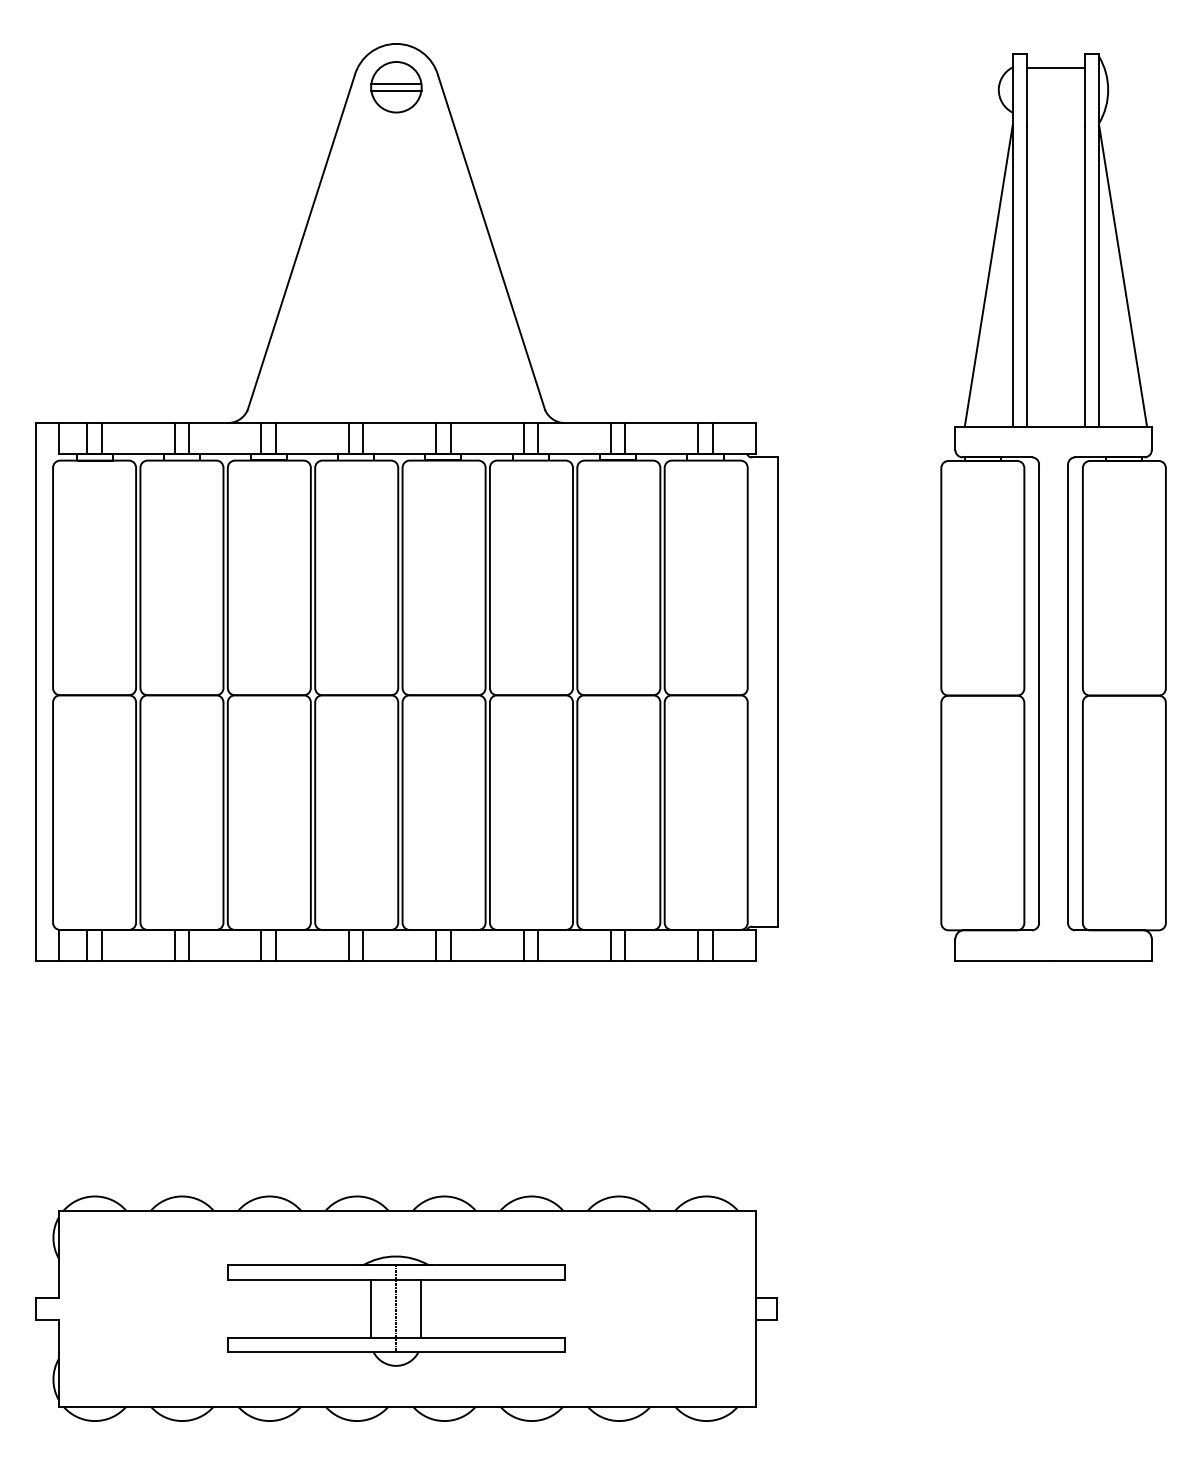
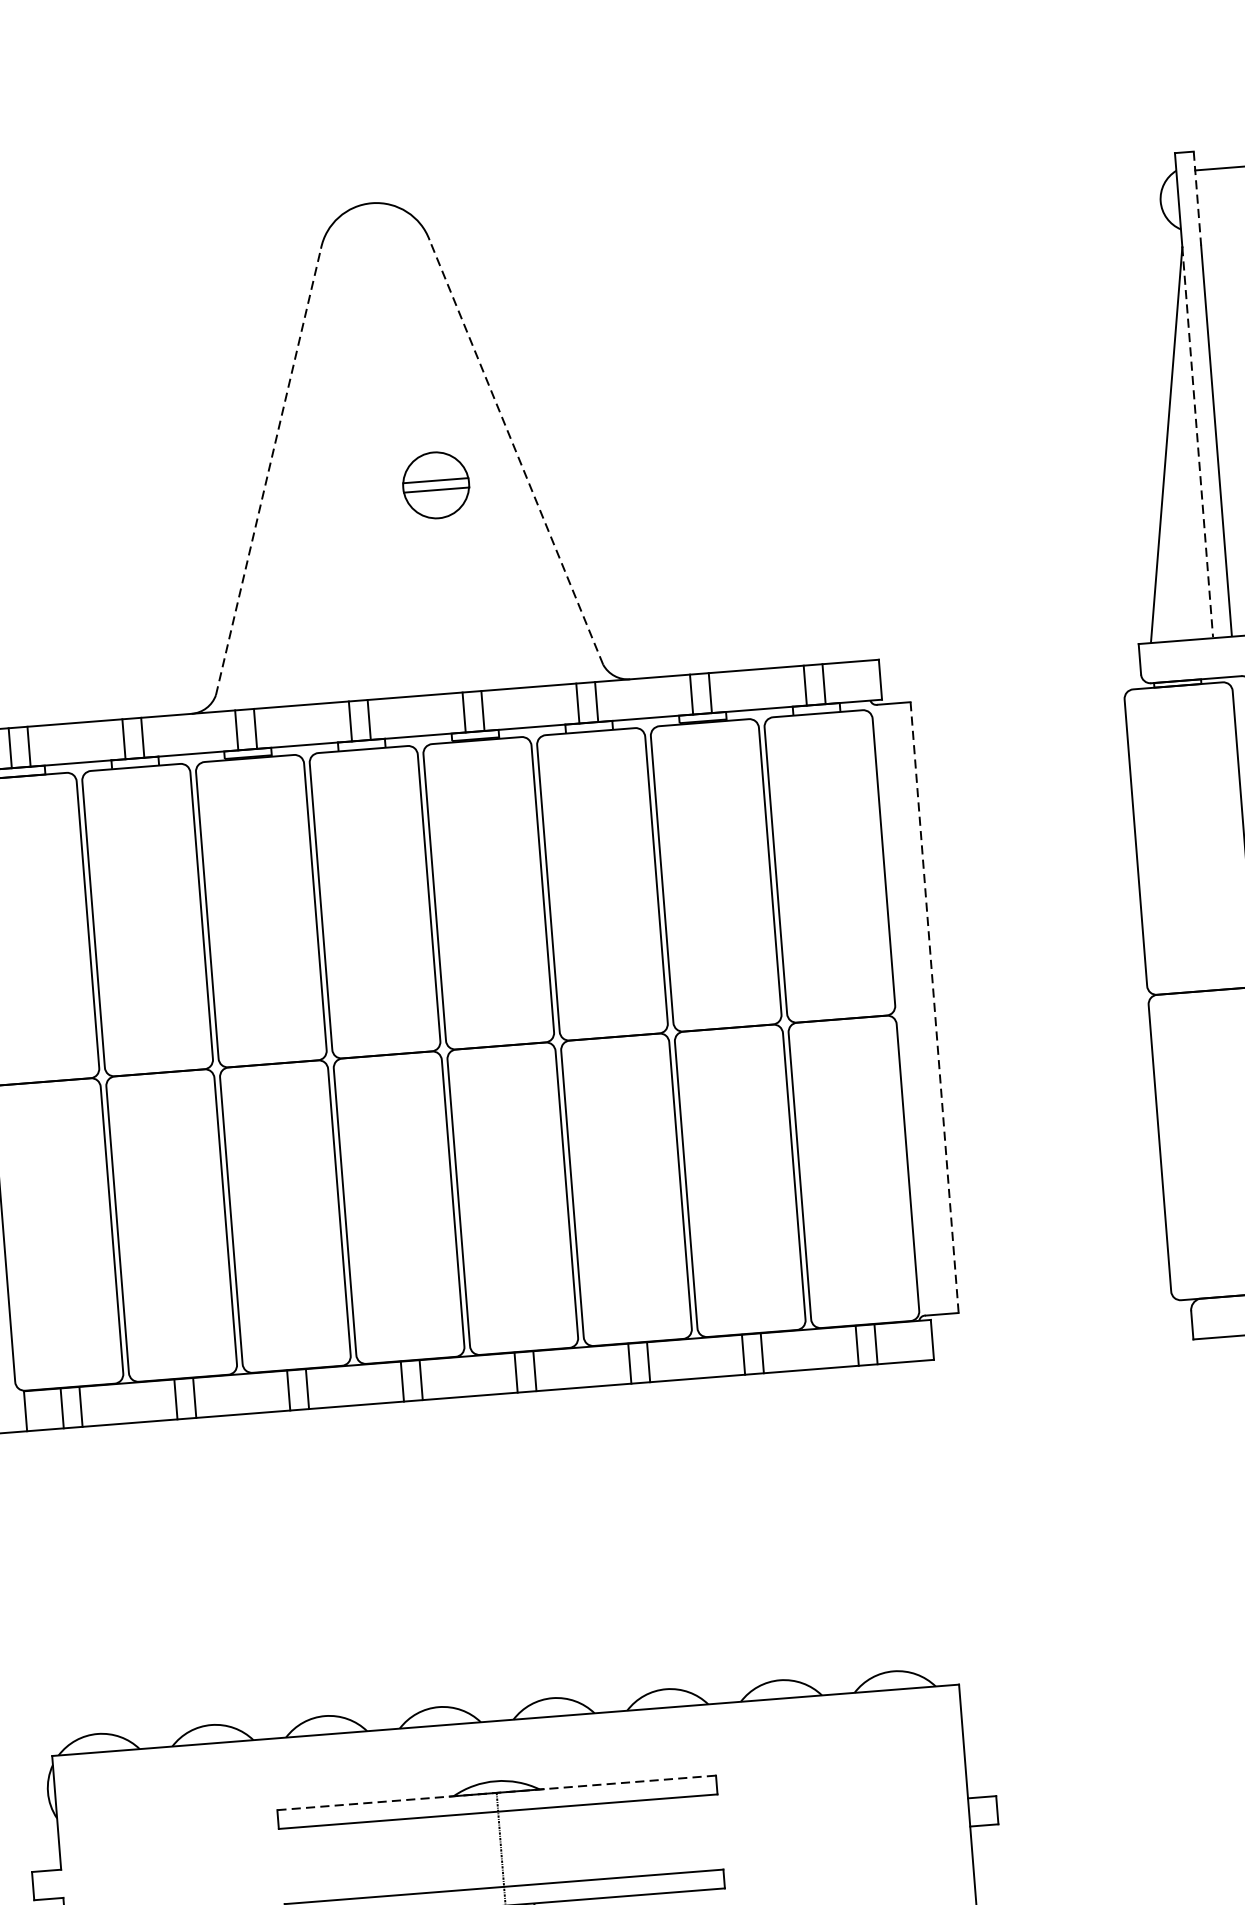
part: (396, 87) -> (436, 485), moved
line: (1027, 90) -> (1198, 199), solid -> dashed
line: (301, 242) -> (268, 471), solid -> dashed
line: (491, 242) -> (516, 451), solid -> dashed
line: (1012, 275) -> (1197, 441), solid -> dashed
line: (777, 692) -> (934, 1008), solid -> dashed
line: (396, 1265) -> (497, 1792), solid -> dashed
line: (370, 1308) -> (467, 1851), removed
line: (421, 1308) -> (534, 1846), removed

